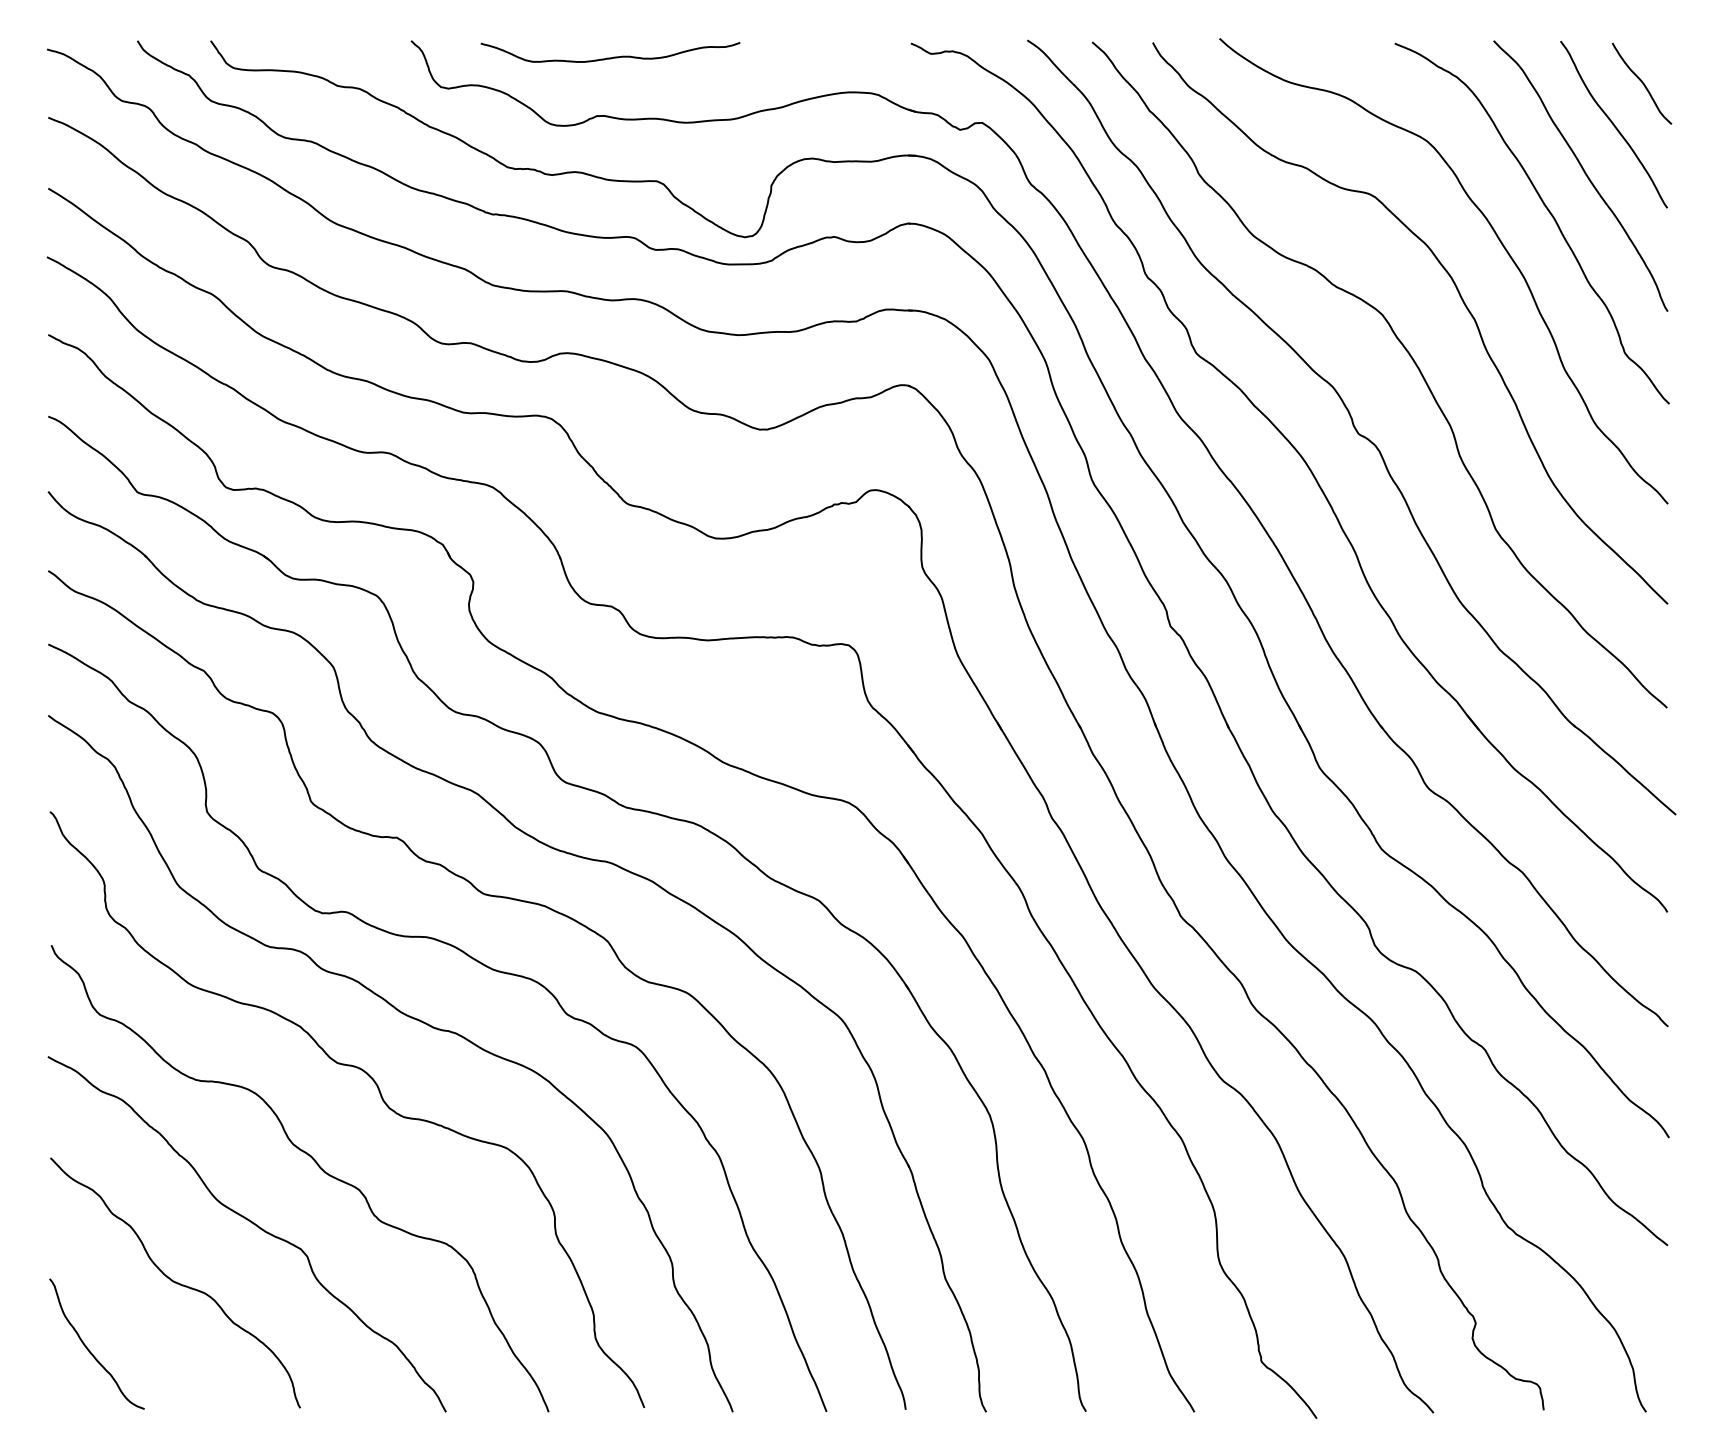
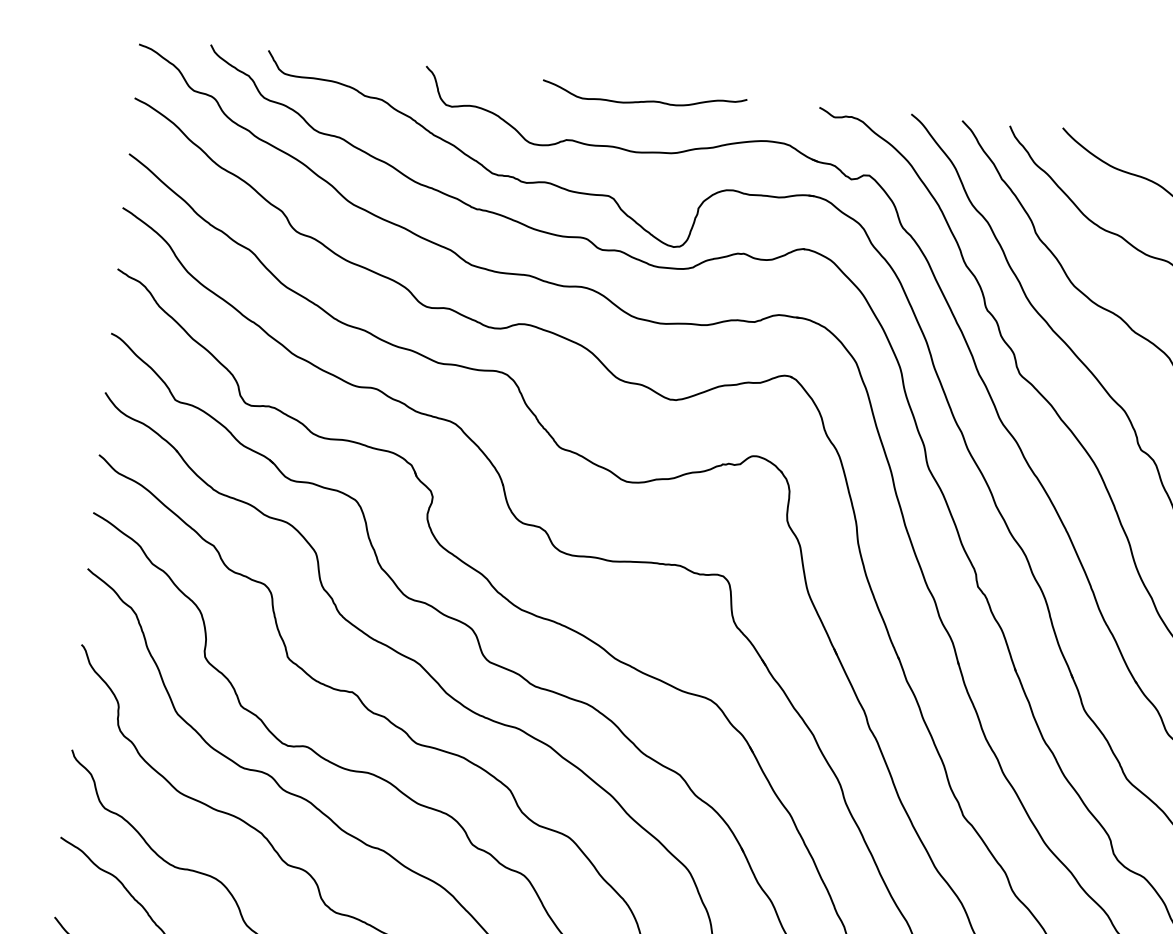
curve: (613, 56) -> (646, 100), moved

